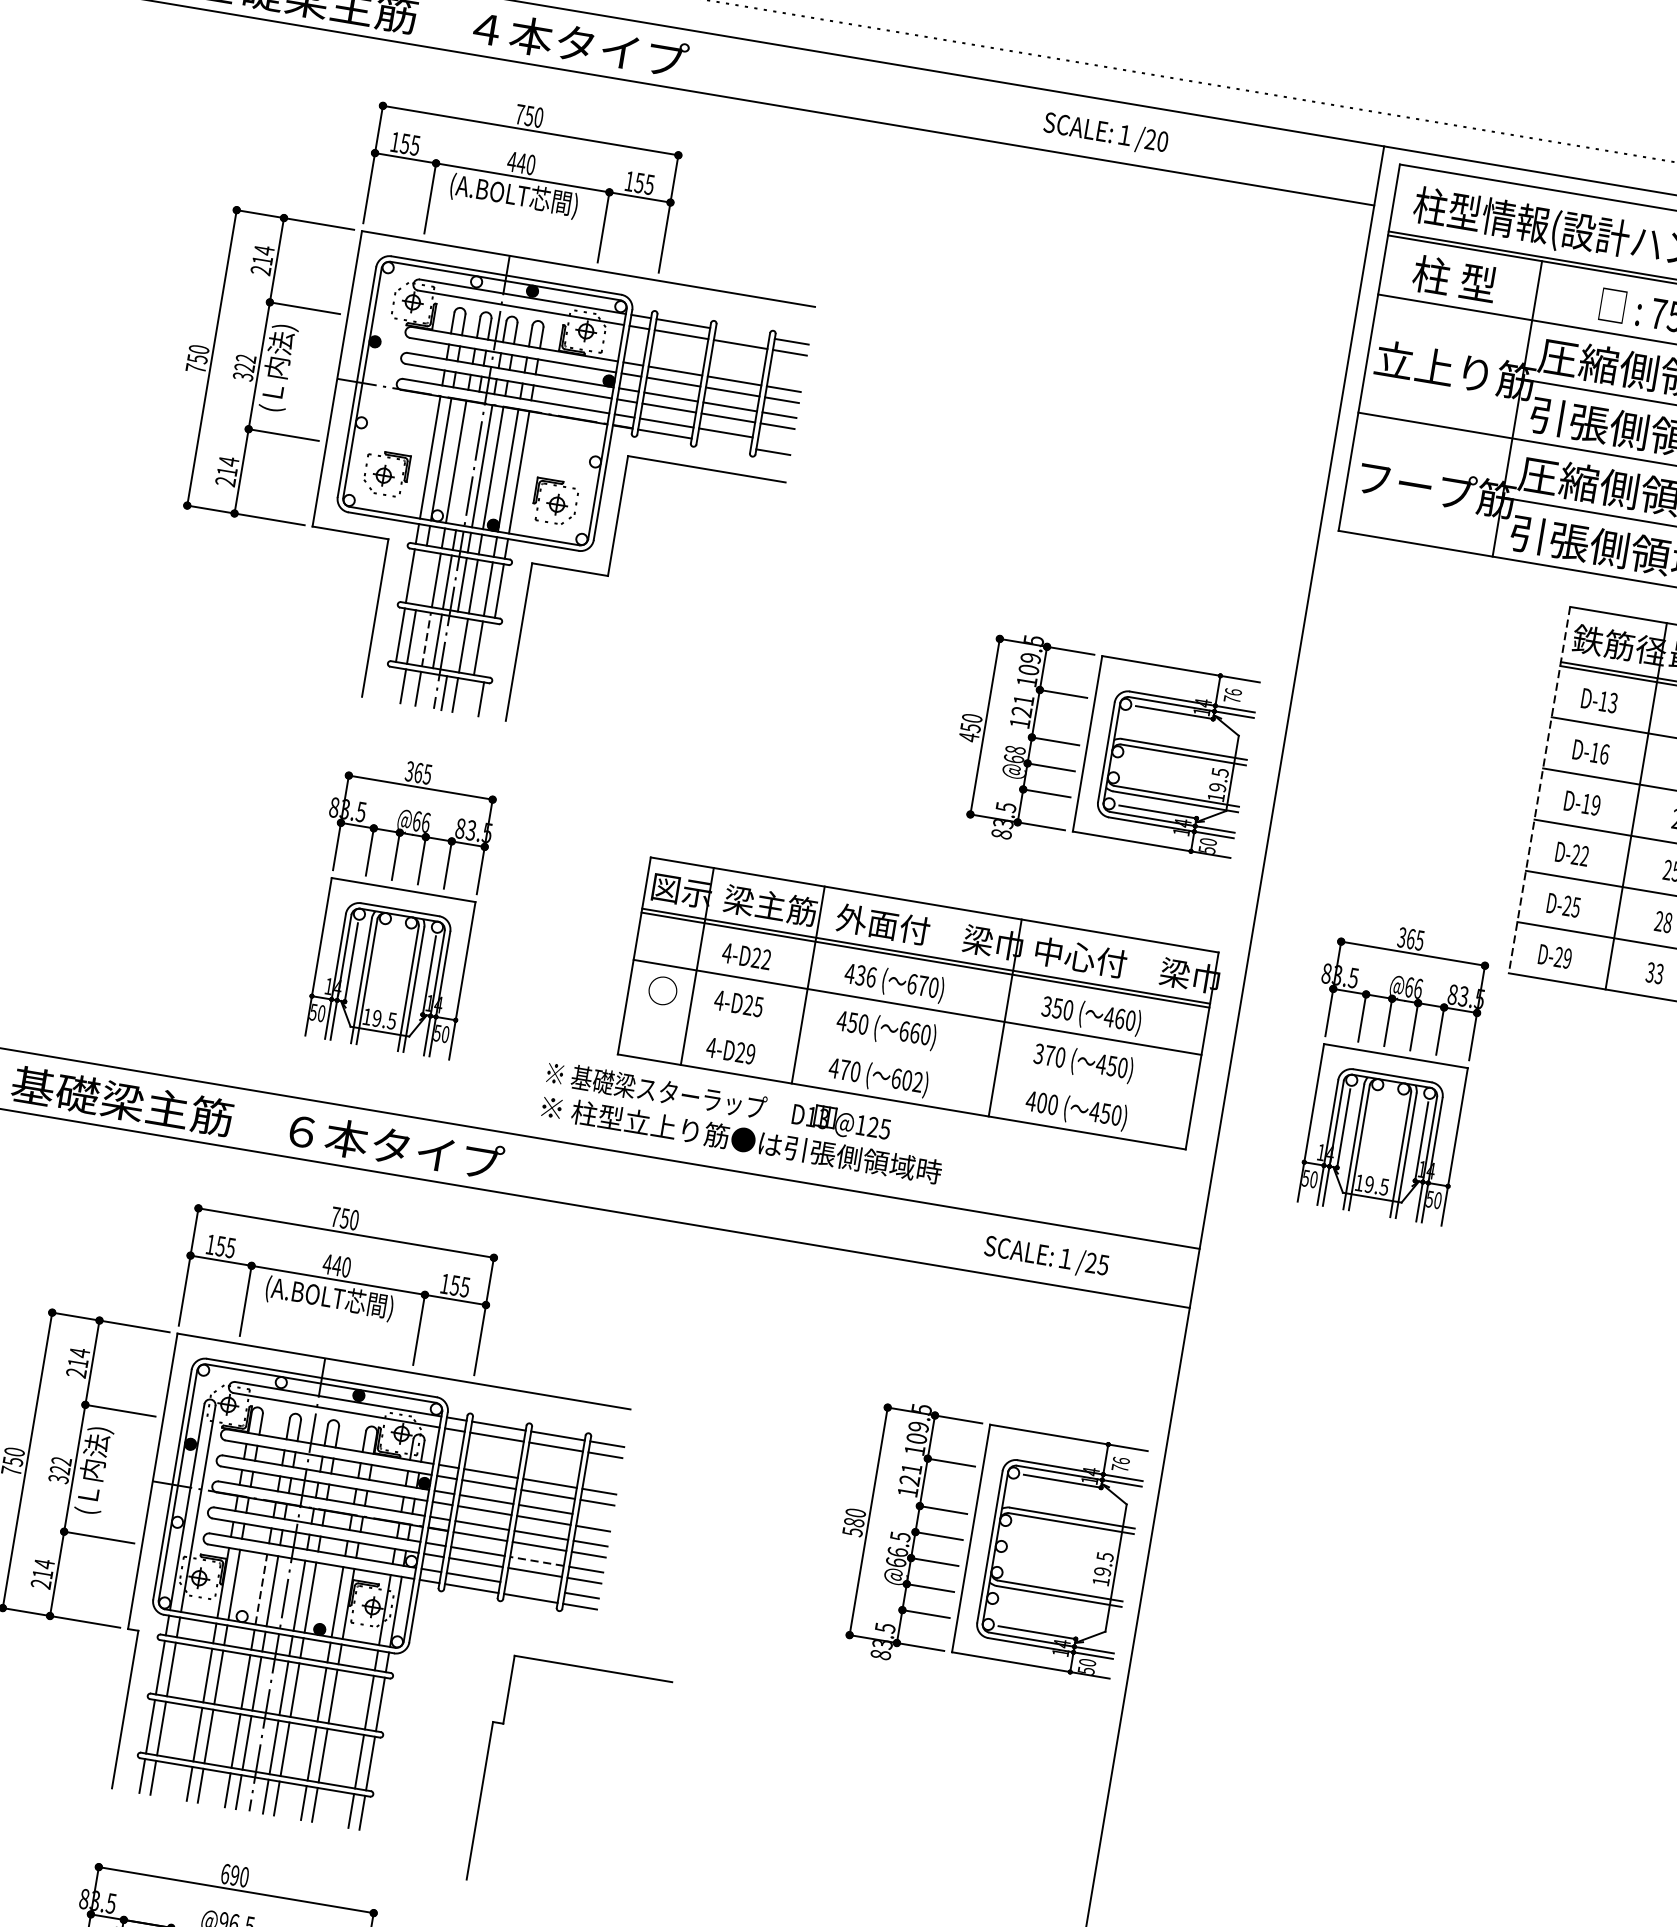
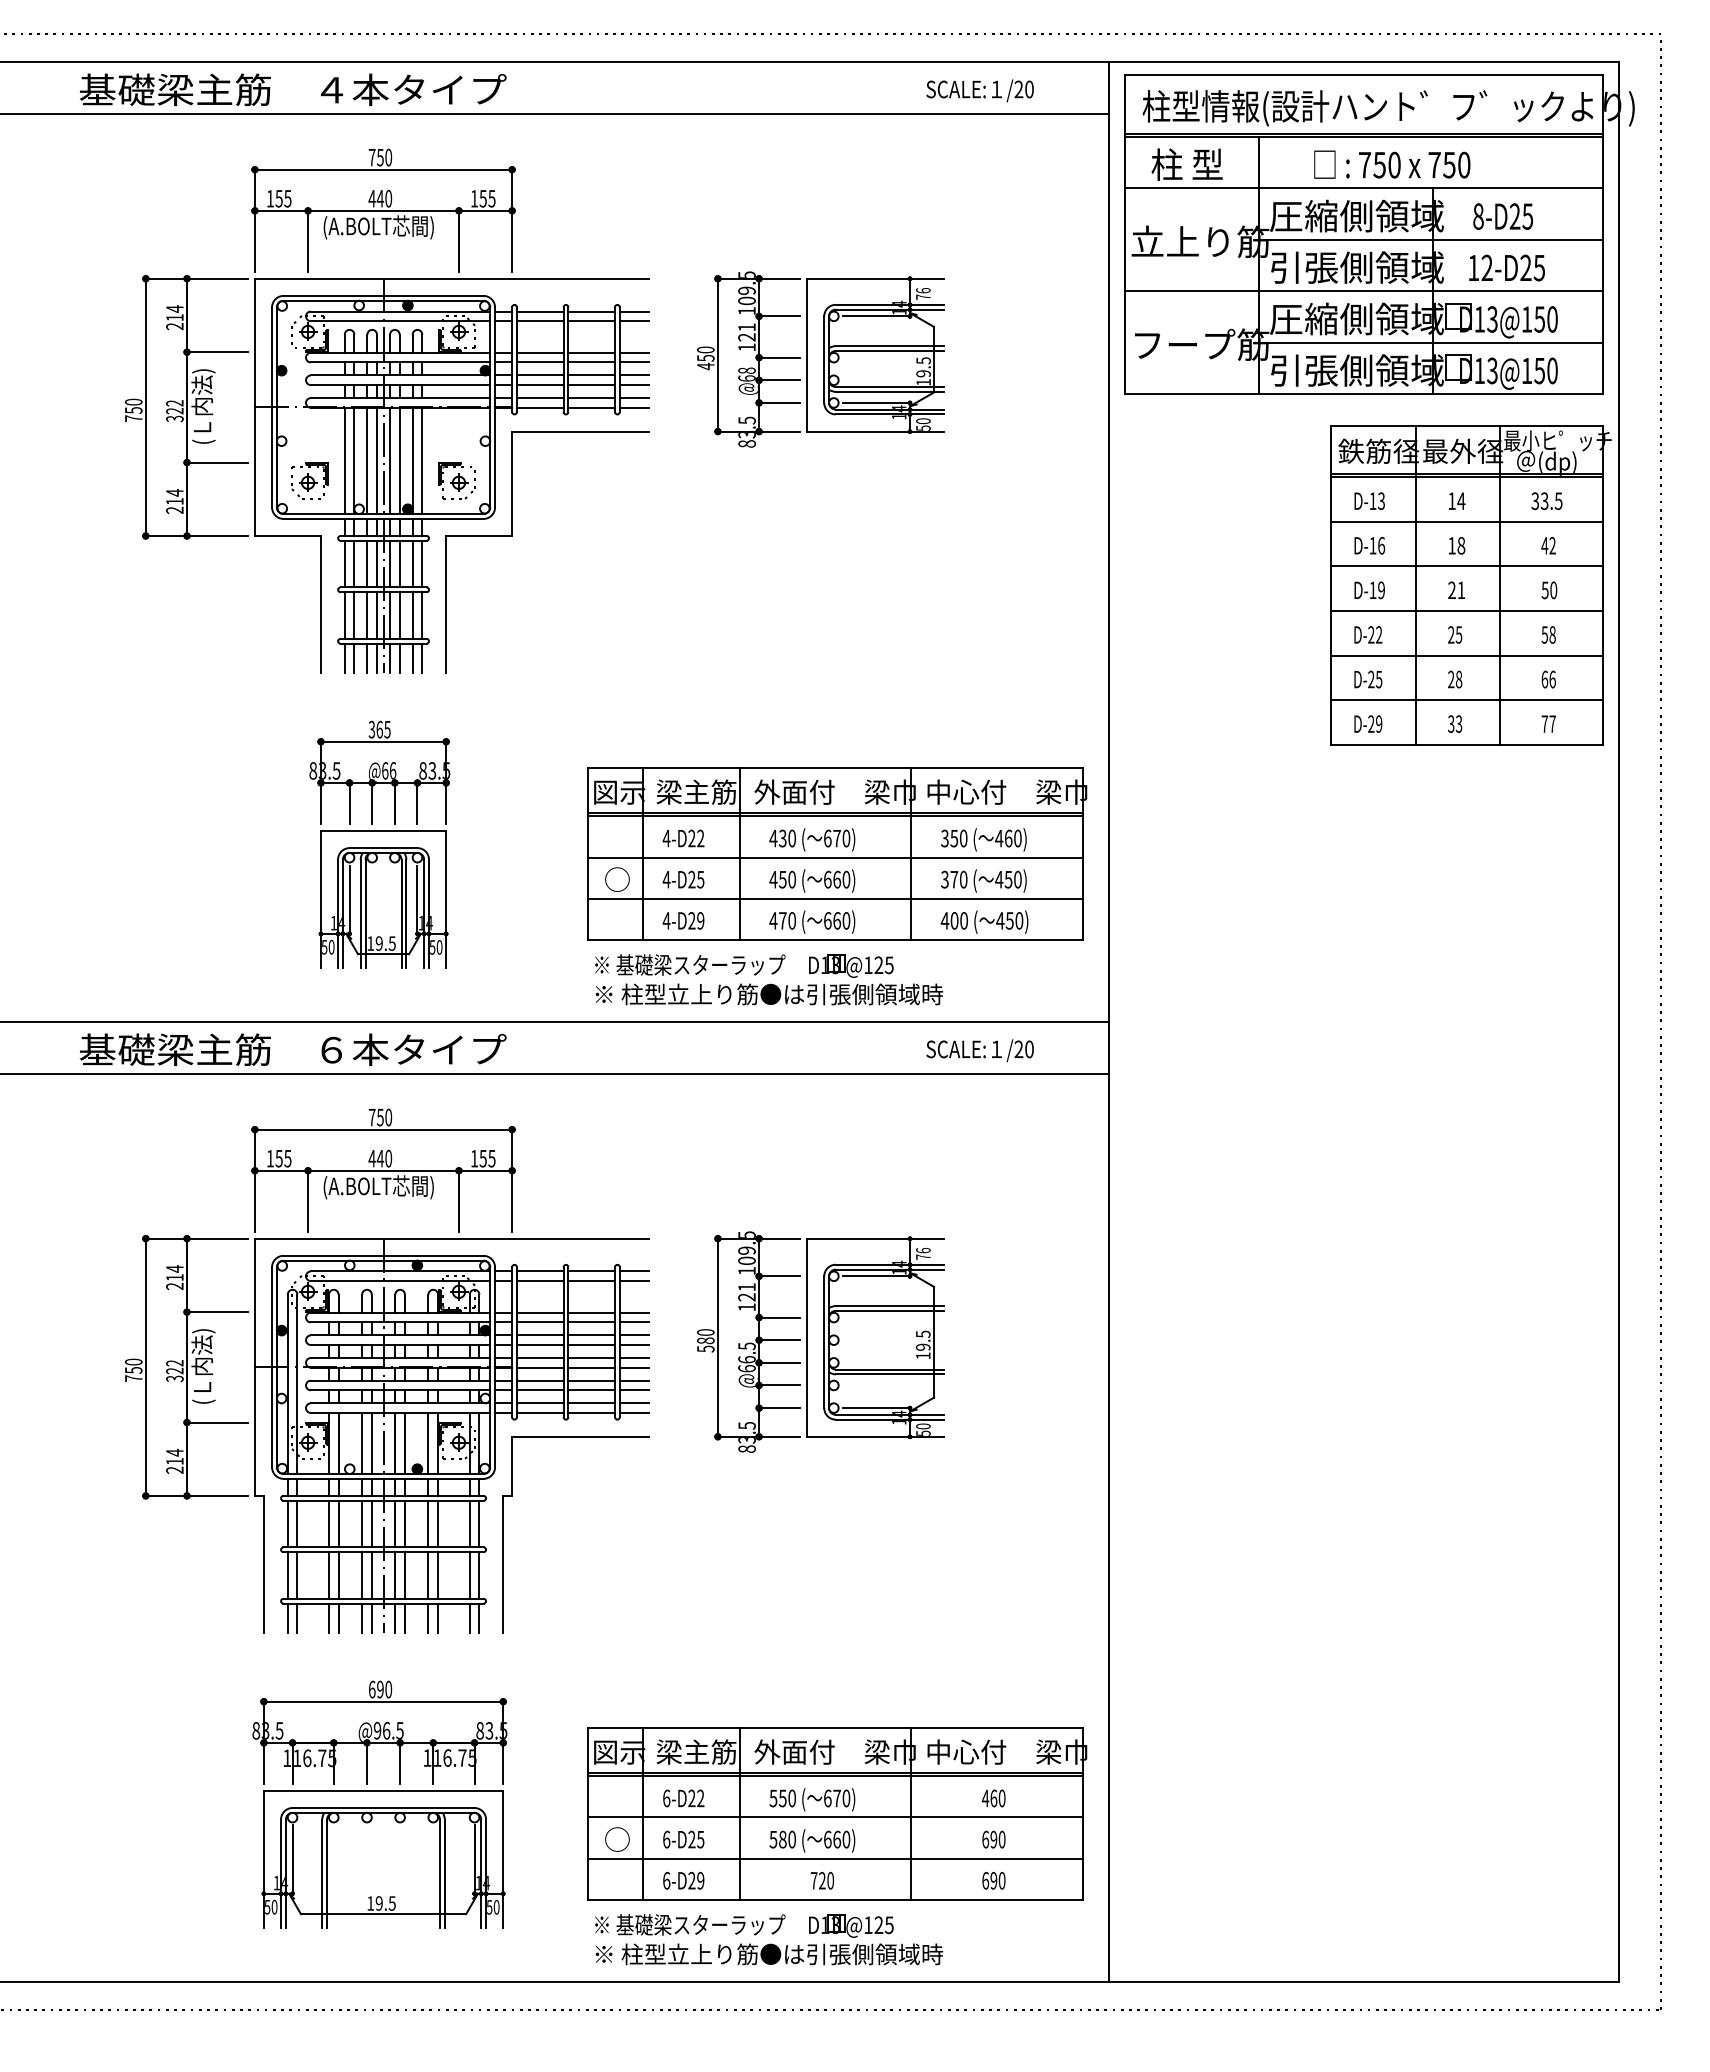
text: (1105, 133) -> (979, 90), moved
line: (742, 333) -> (591, 311), added
line: (774, 441) -> (634, 398), added
line: (723, 443) -> (591, 407), added
line: (467, 463) -> (377, 460), added
line: (421, 577) -> (354, 563), added
line: (426, 639) -> (367, 615), dashed -> solid
line: (452, 643) -> (390, 615), added
line: (489, 650) -> (422, 615), added
line: (391, 684) -> (344, 658), added
line: (429, 690) -> (377, 658), added
line: (470, 697) -> (412, 658), added
part: (1102, 751) -> (820, 359), moved
line: (1539, 790) -> (1331, 585), dashed -> solid
text: (871, 977) -> (792, 838), 436 -> 430
line: (909, 1054) -> (835, 898), added
part: (1388, 1070) -> (1243, 844), removed
text: (912, 1080) -> (841, 920), 602) -> 660)
part: (744, 1122) -> (769, 979), moved
text: (1103, 1265) -> (1029, 1049), /25 -> /20
line: (594, 1517) -> (634, 1335), added
part: (985, 1545) -> (820, 1341), moved
line: (536, 1561) -> (591, 1380), dashed -> solid
line: (532, 1587) -> (591, 1403), added
line: (261, 1589) -> (362, 1443), dashed -> solid
part: (485, 1766) -> (503, 1534), moved

